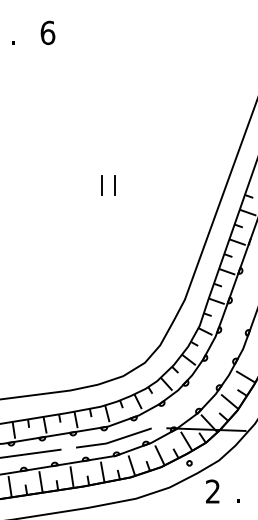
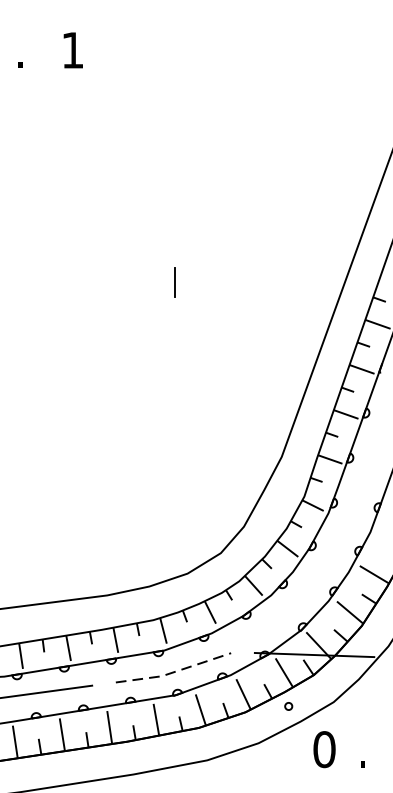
text: (47, 32) -> (72, 49), 6 -> 1
line: (101, 185) -> (154, 282), removed
line: (113, 441) -> (172, 673), solid -> dashed
text: (212, 491) -> (323, 749), 2 -> 0

